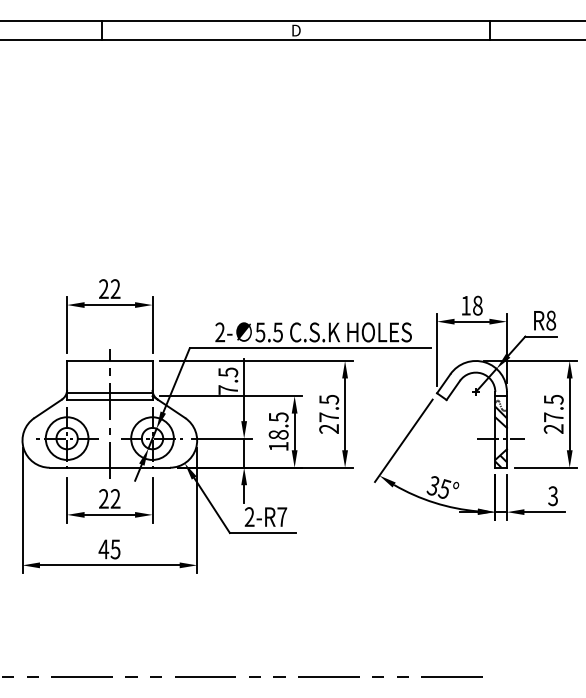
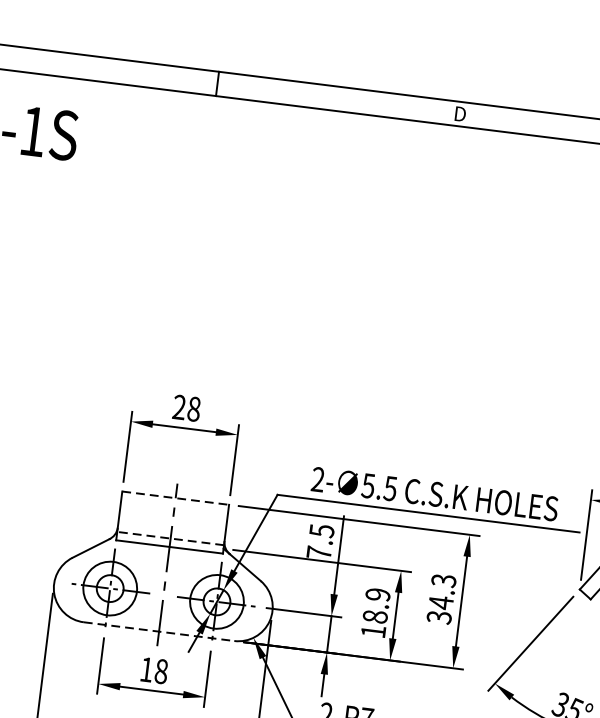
text: (115, 289) -> (193, 409), 22 -> 28
line: (109, 360) -> (175, 497), solid -> dashed
line: (109, 393) -> (170, 538), solid -> dashed
text: (329, 414) -> (442, 599), 27.5 -> 34.3
text: (278, 417) -> (377, 595), 18.5 -> 18.9
line: (110, 467) -> (159, 631), solid -> dashed
text: (109, 498) -> (153, 670), 22 -> 18

